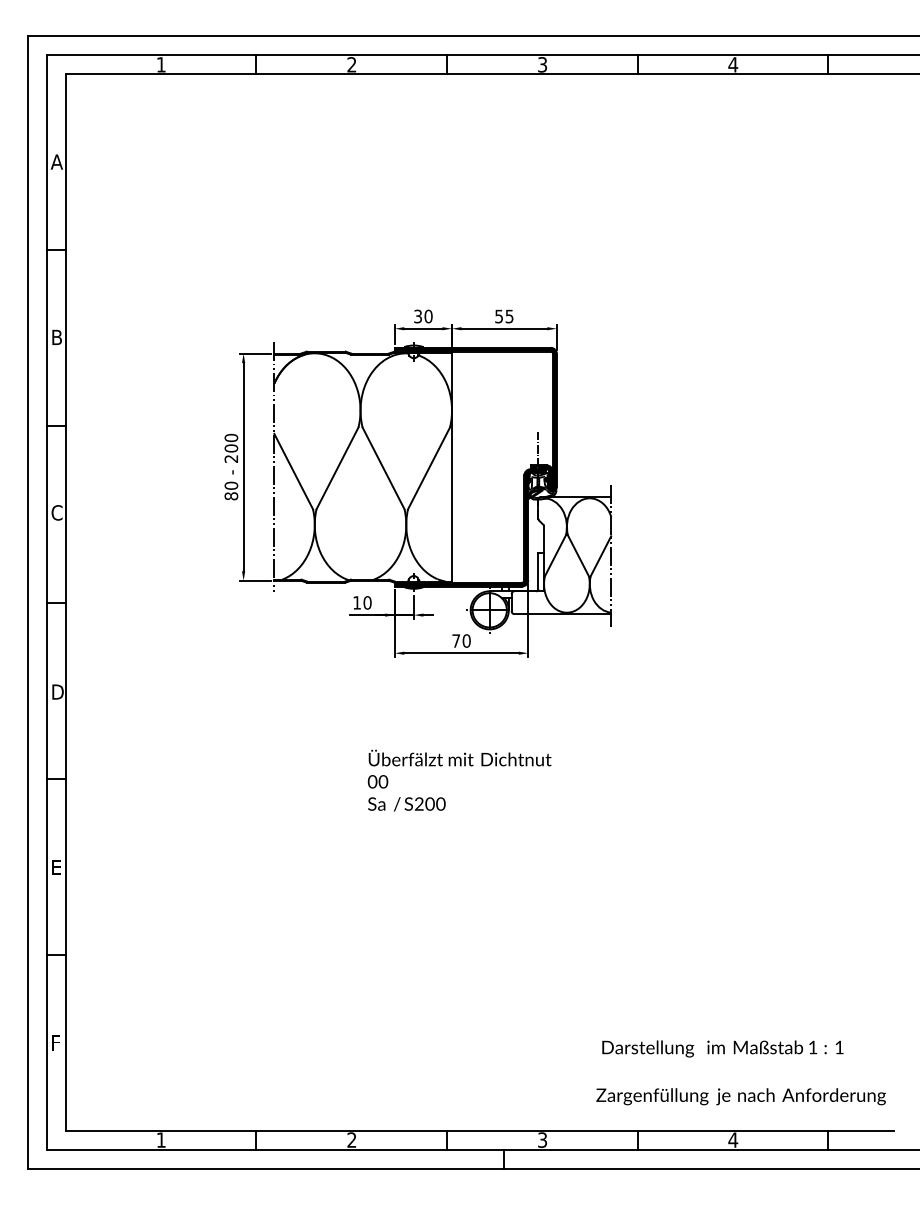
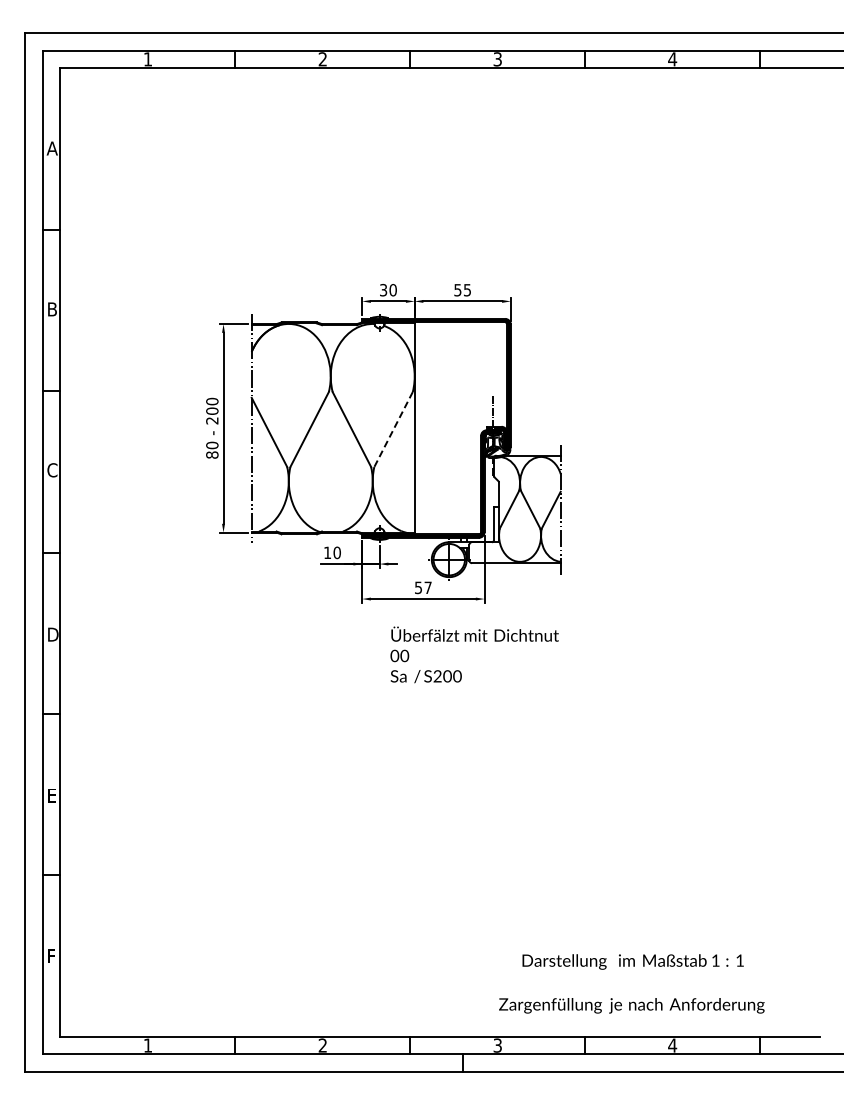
line: (428, 469) -> (393, 430), solid -> dashed
text: (461, 640) -> (423, 587), 70 -> 57
text: (459, 780) -> (474, 654), moved
text: (722, 1048) -> (632, 961), moved
text: (740, 1096) -> (631, 1005), moved

